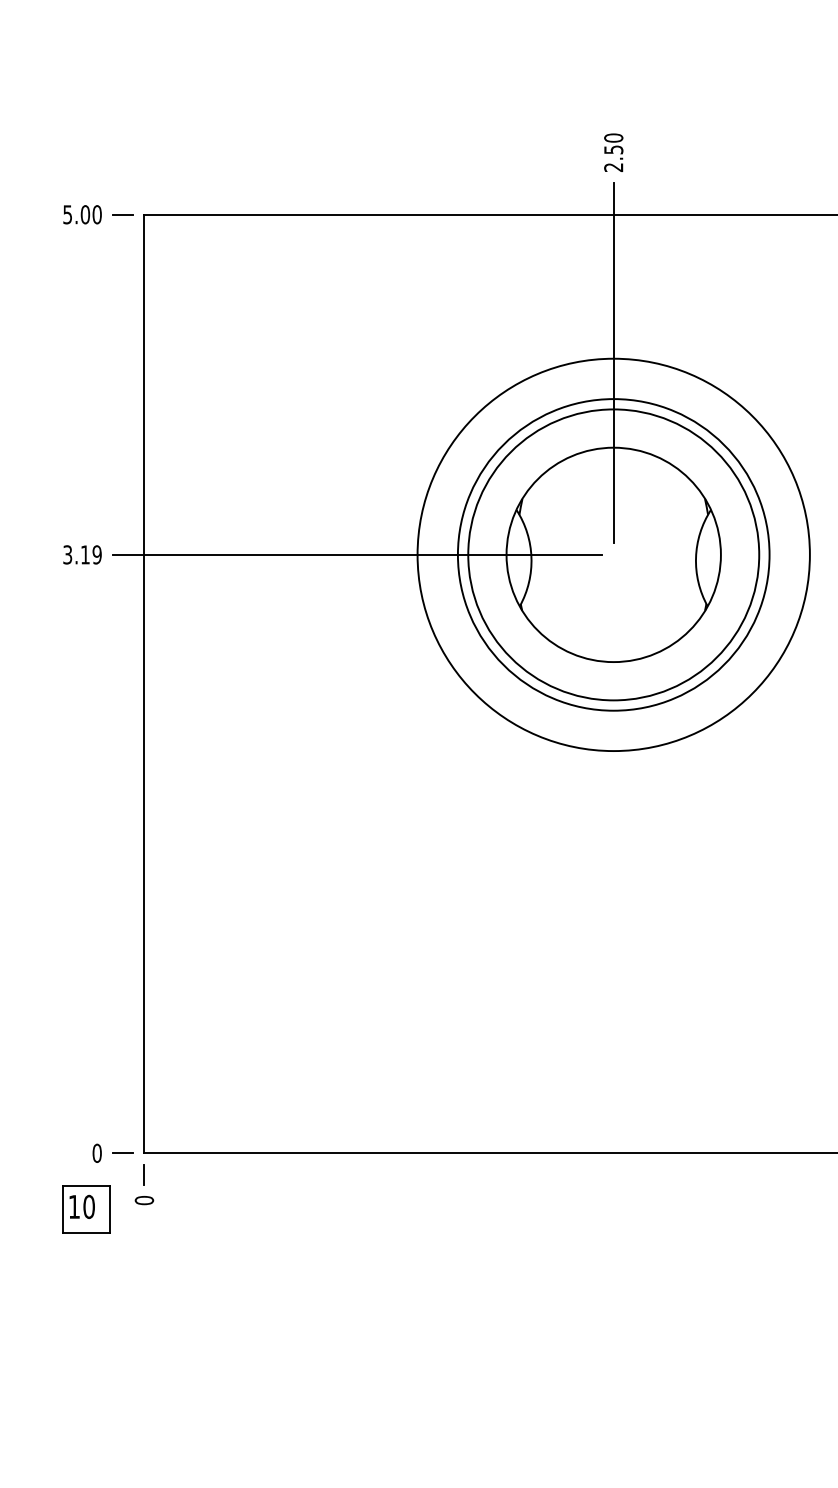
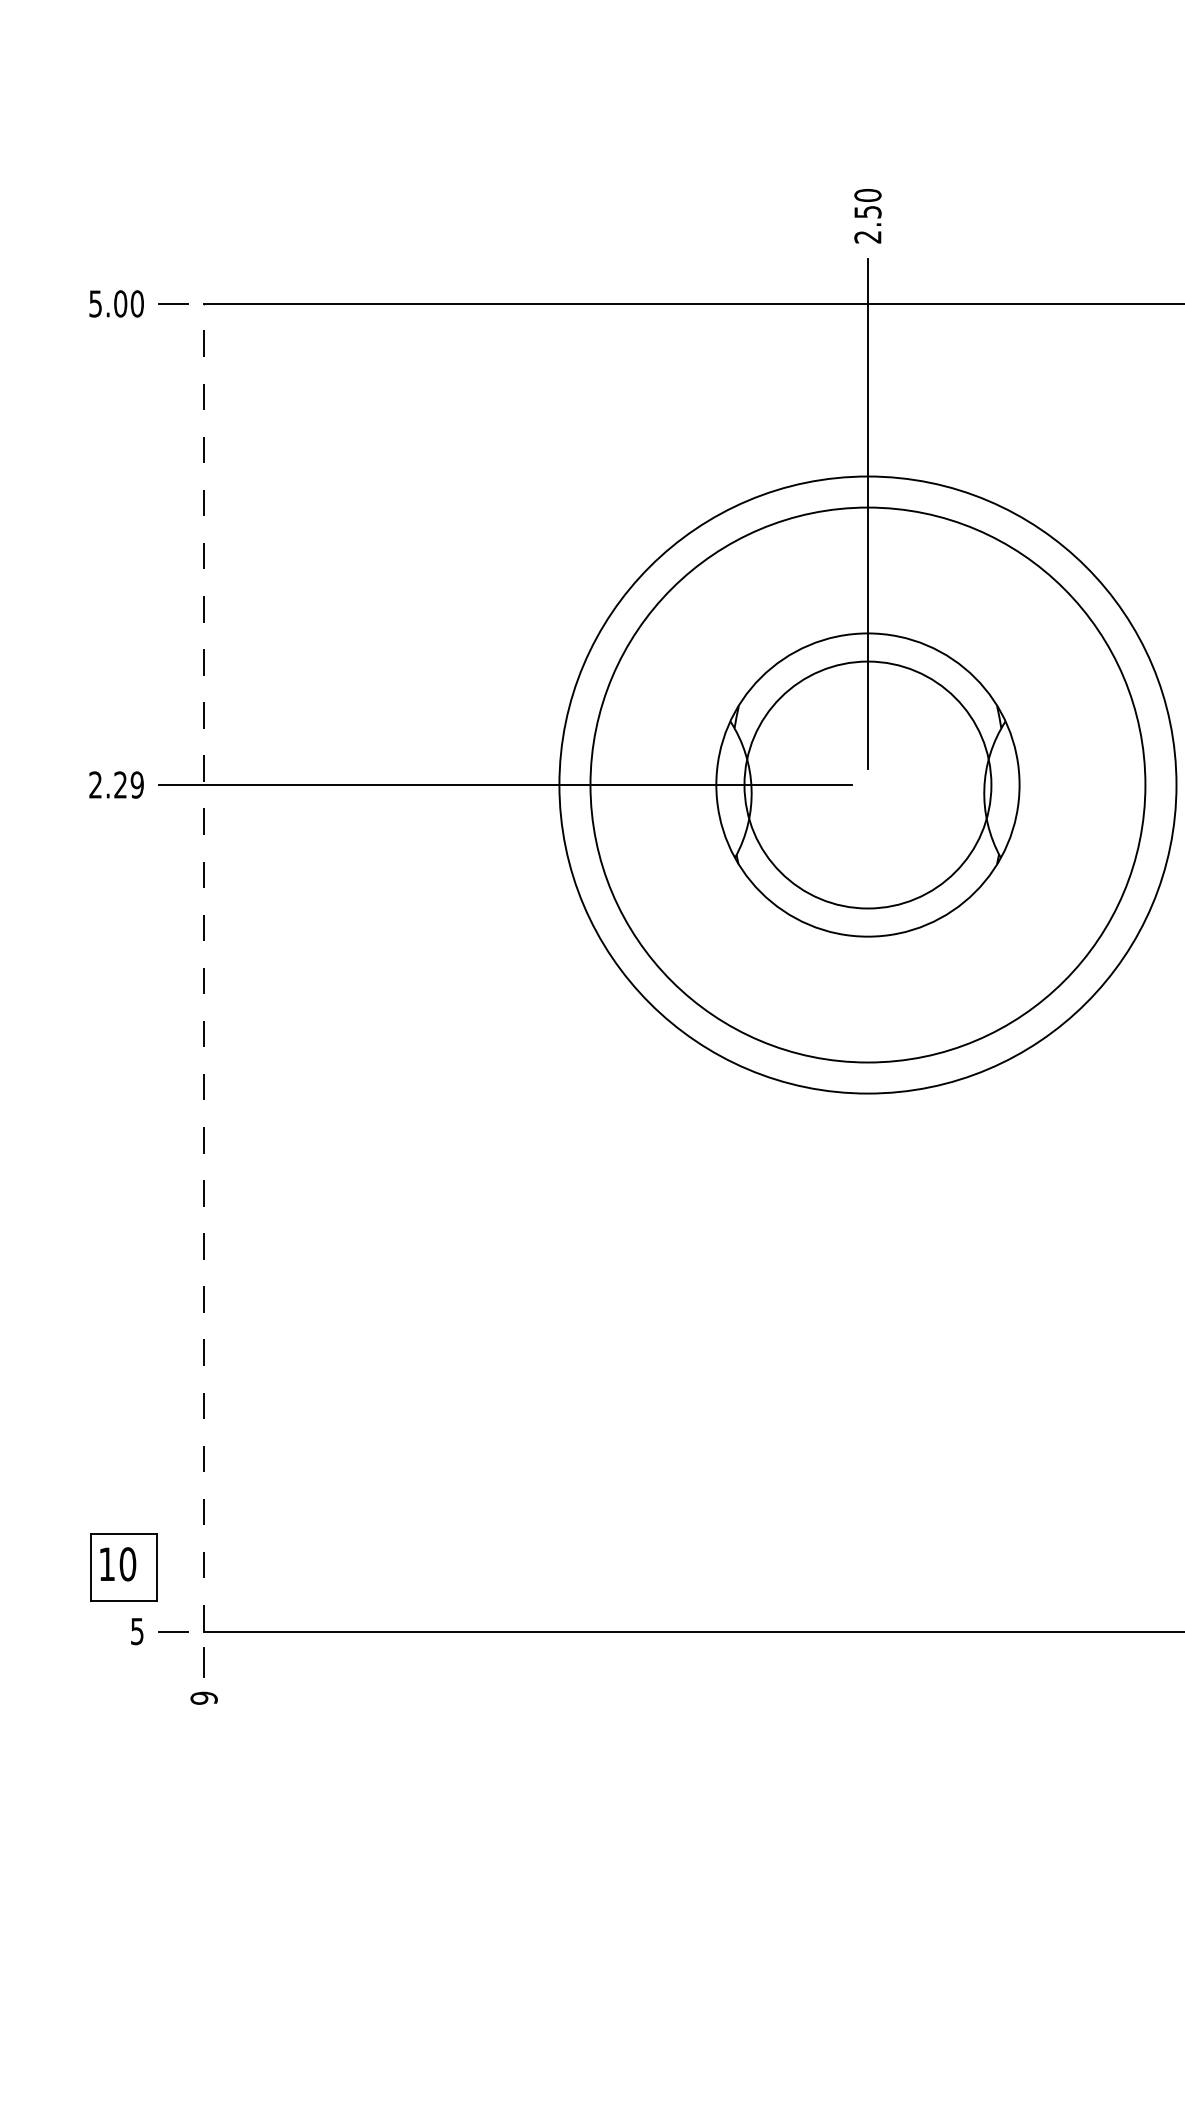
text: (76, 554) -> (107, 784), 3.19 -> 2.29
circle: (613, 554) -> (867, 784), size x0.6
circle: (613, 554) -> (867, 784), size x1.4
line: (144, 683) -> (204, 967), solid -> dashed
text: (96, 1153) -> (136, 1631), 0 -> 5
text: (143, 1200) -> (203, 1697), 0 -> 9
part: (86, 1209) -> (123, 1567), moved

